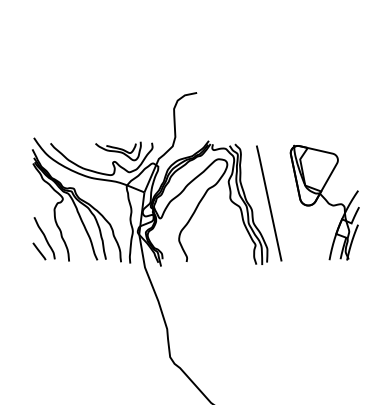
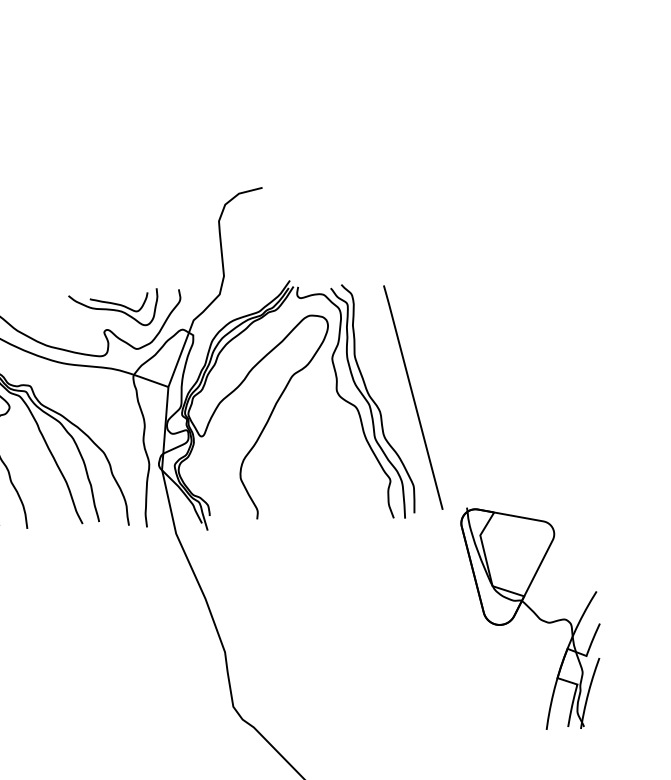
part: (324, 202) -> (531, 617), moved

